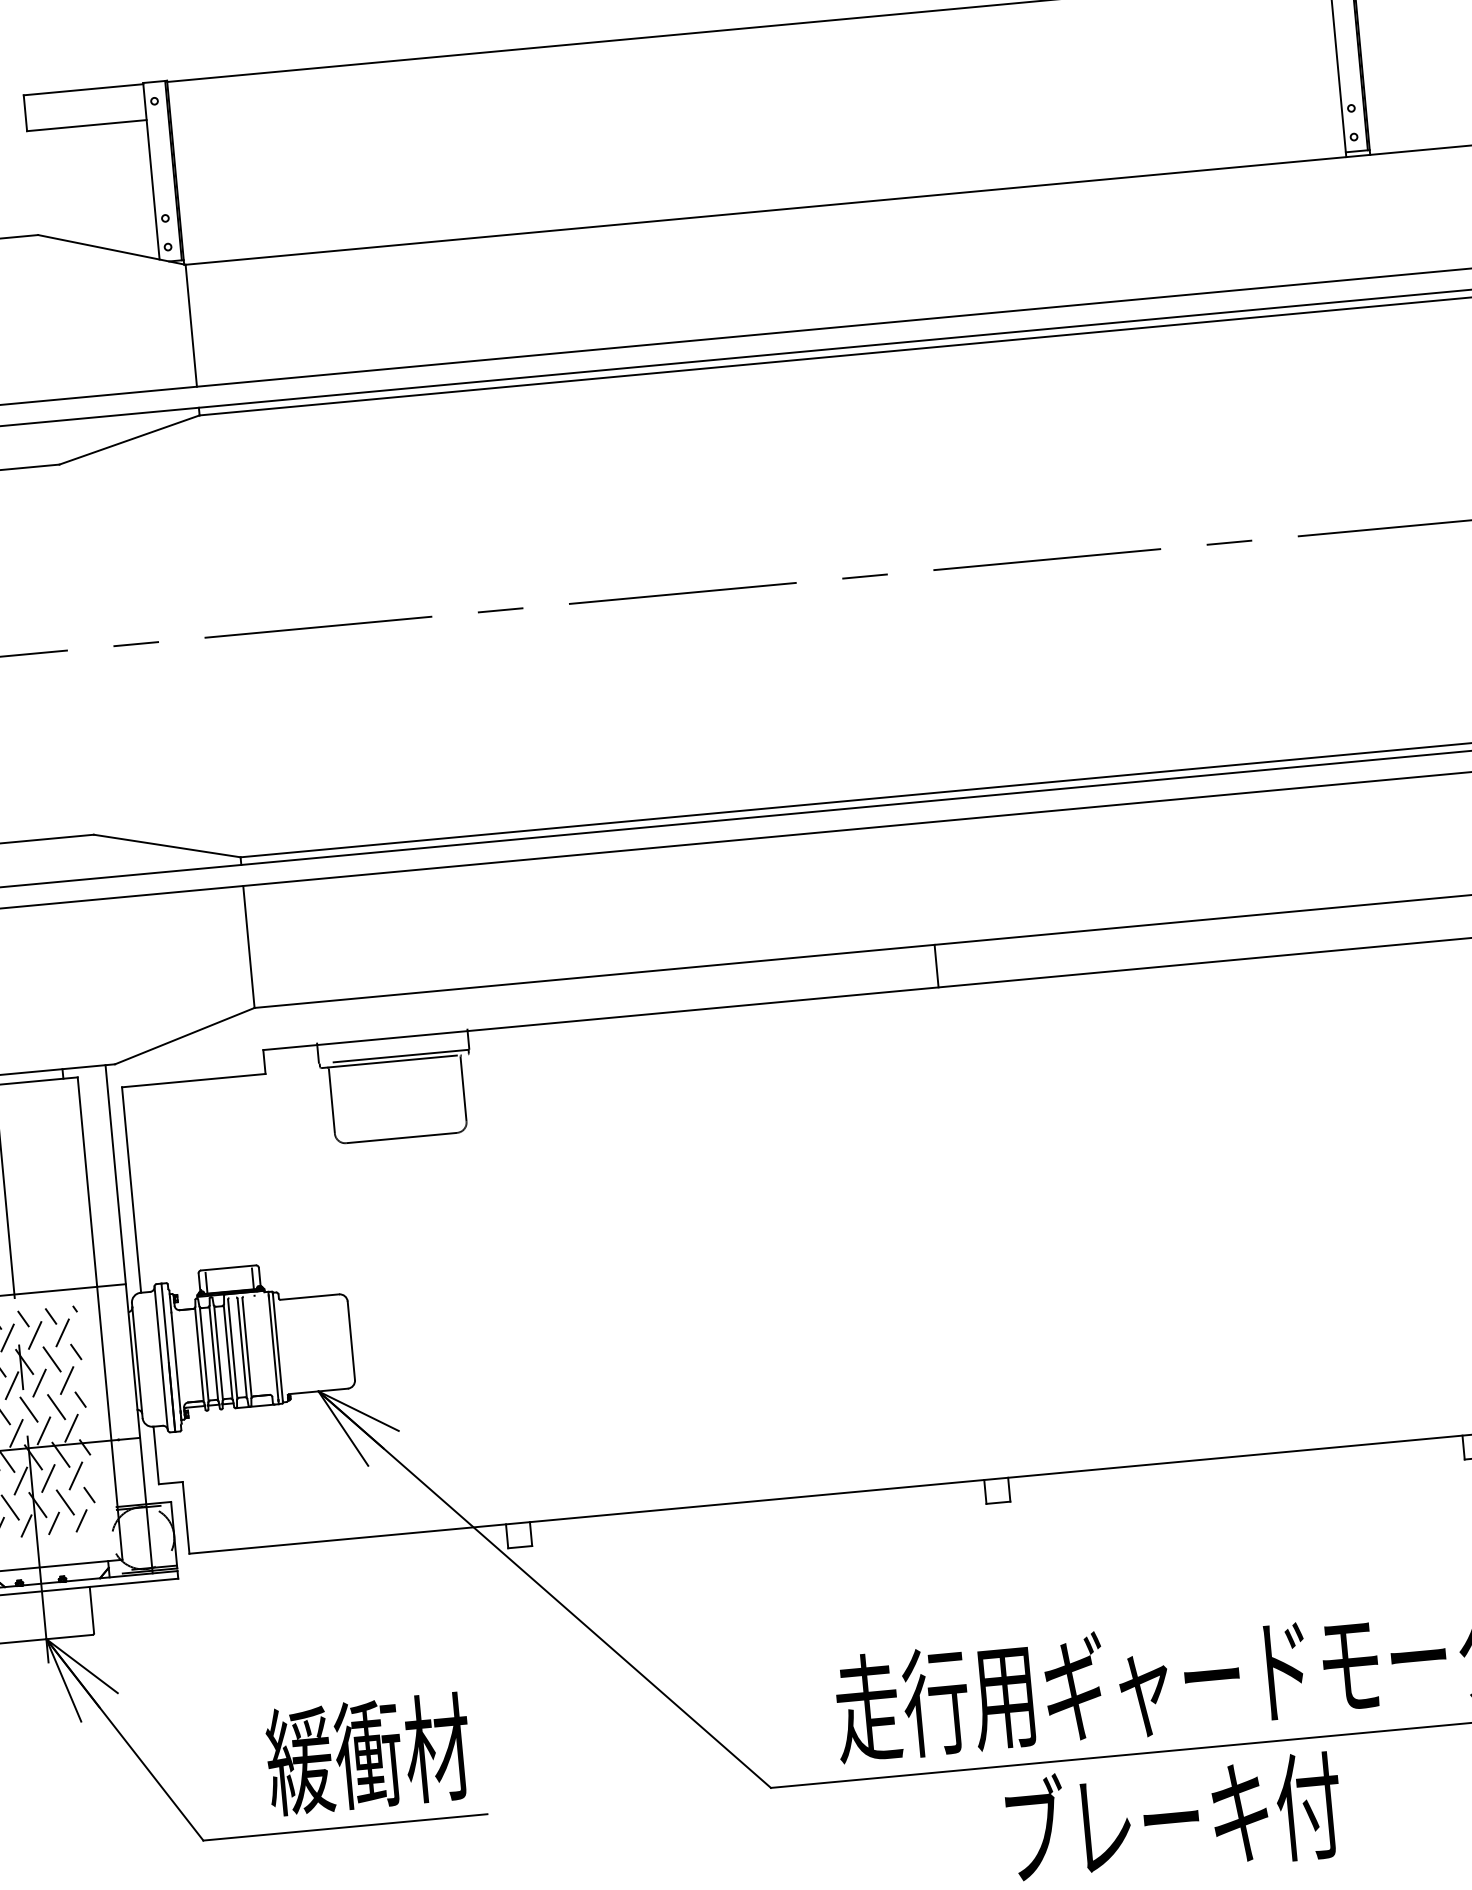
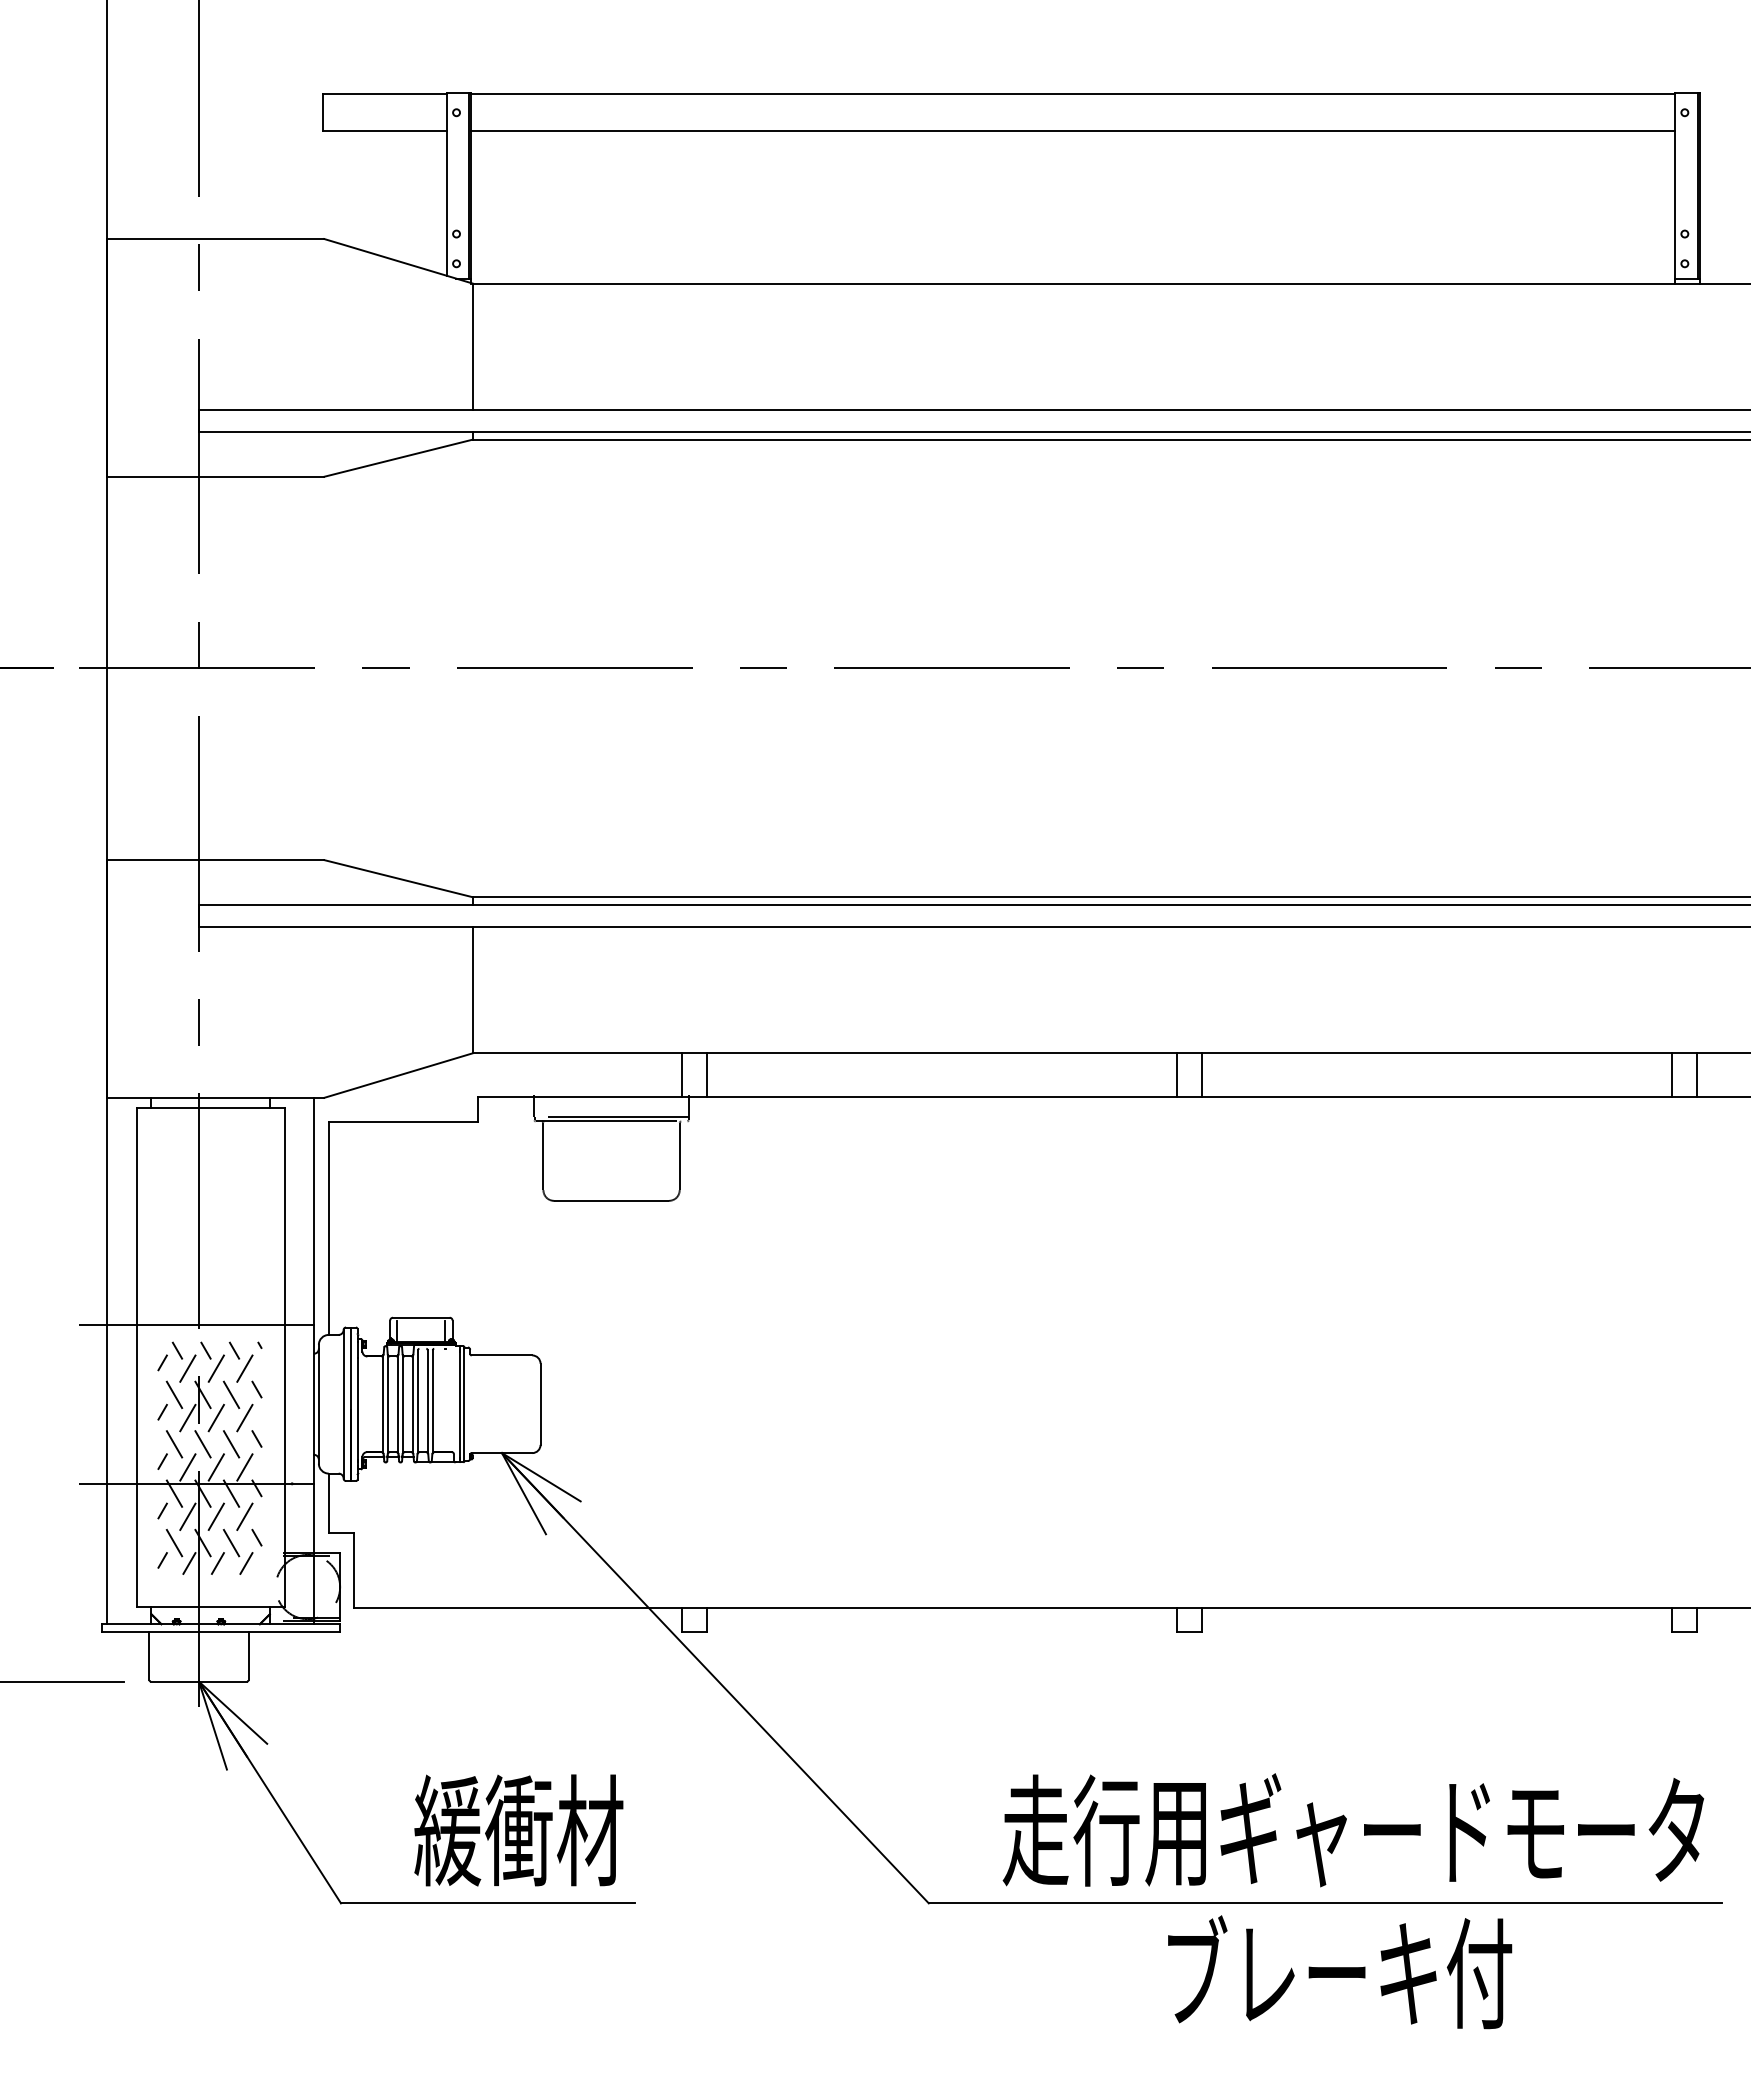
line: (750, 64) -> (1072, 131), added
line: (1438, 919) -> (1697, 1075), added
line: (1414, 921) -> (1672, 1075), added
line: (960, 964) -> (1201, 1075), added
line: (482, 1008) -> (706, 1075), added
line: (457, 1010) -> (681, 1075), added

